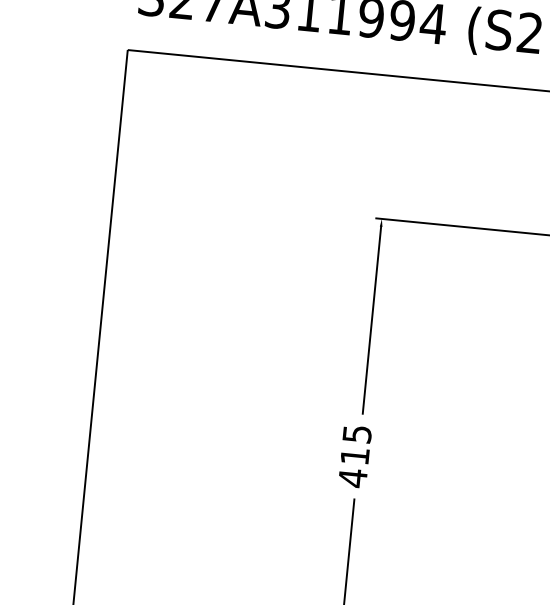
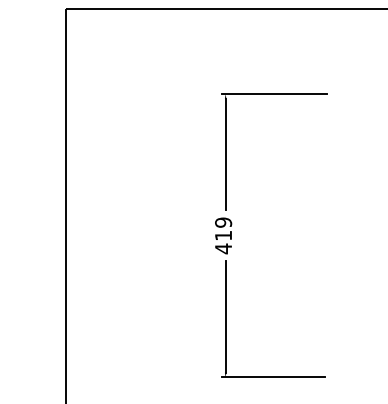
text: (357, 433) -> (223, 222), 415 -> 419

